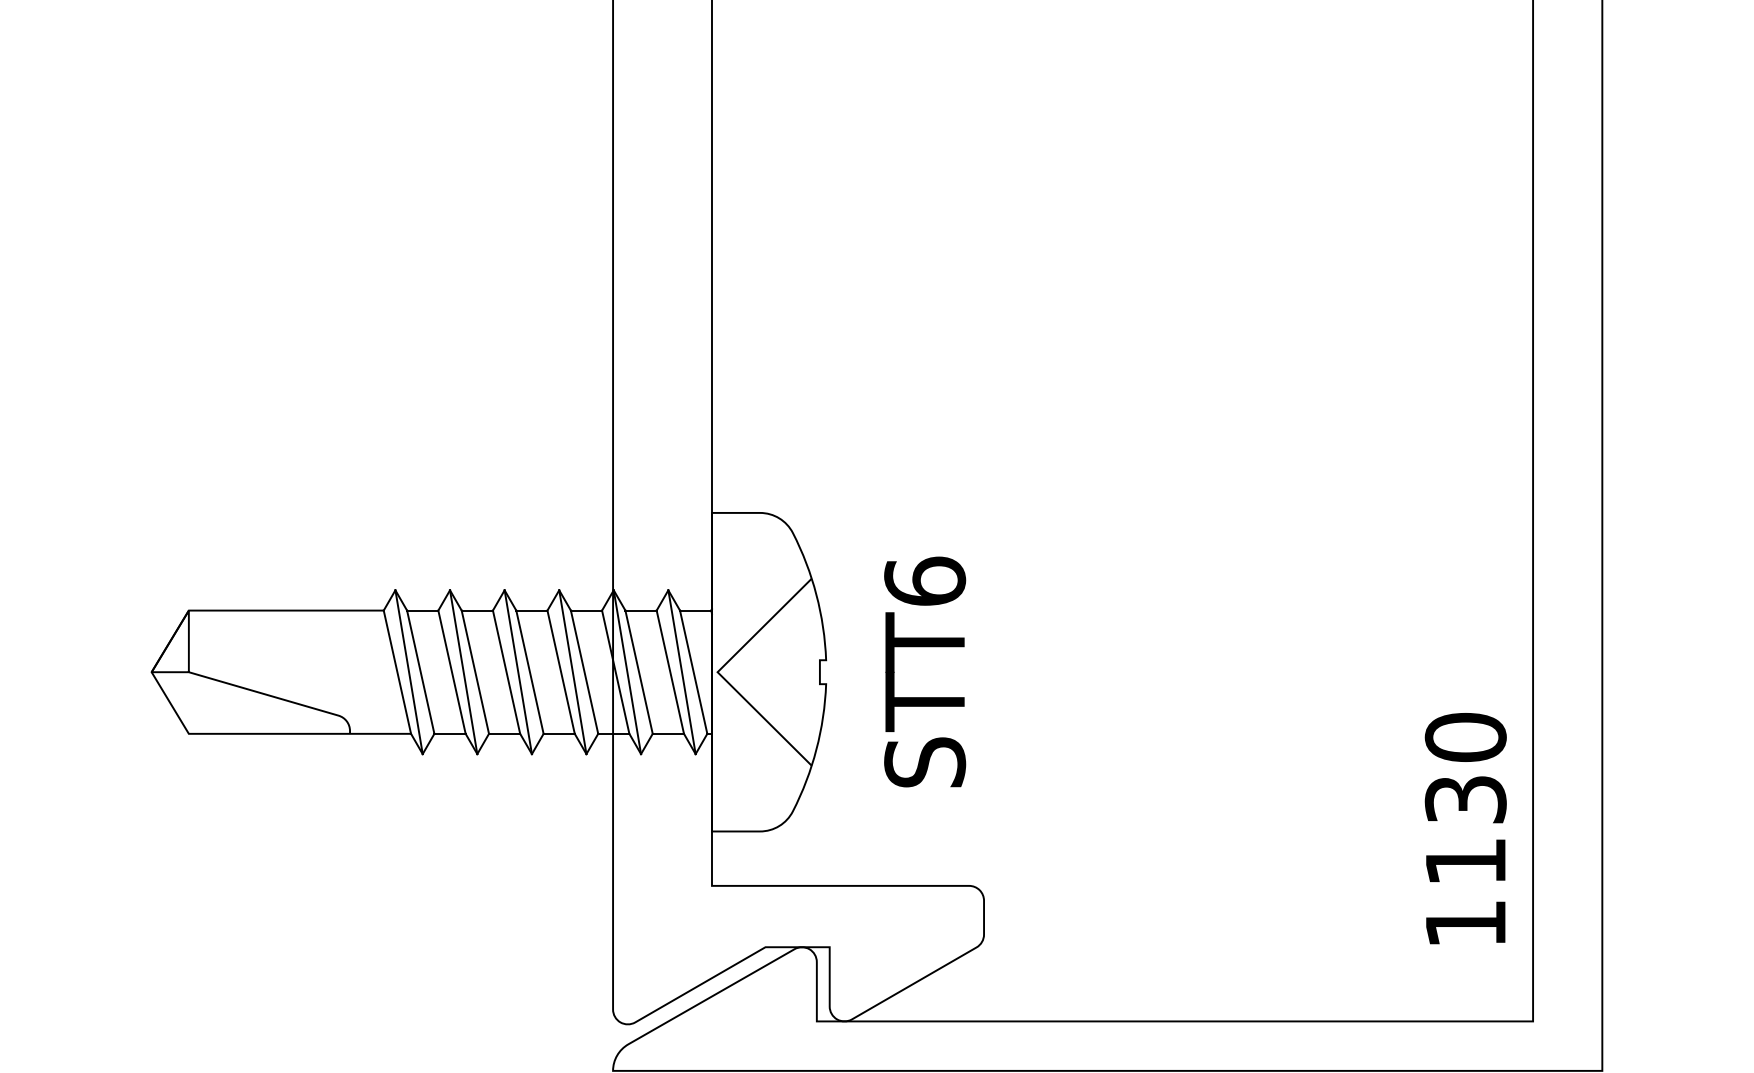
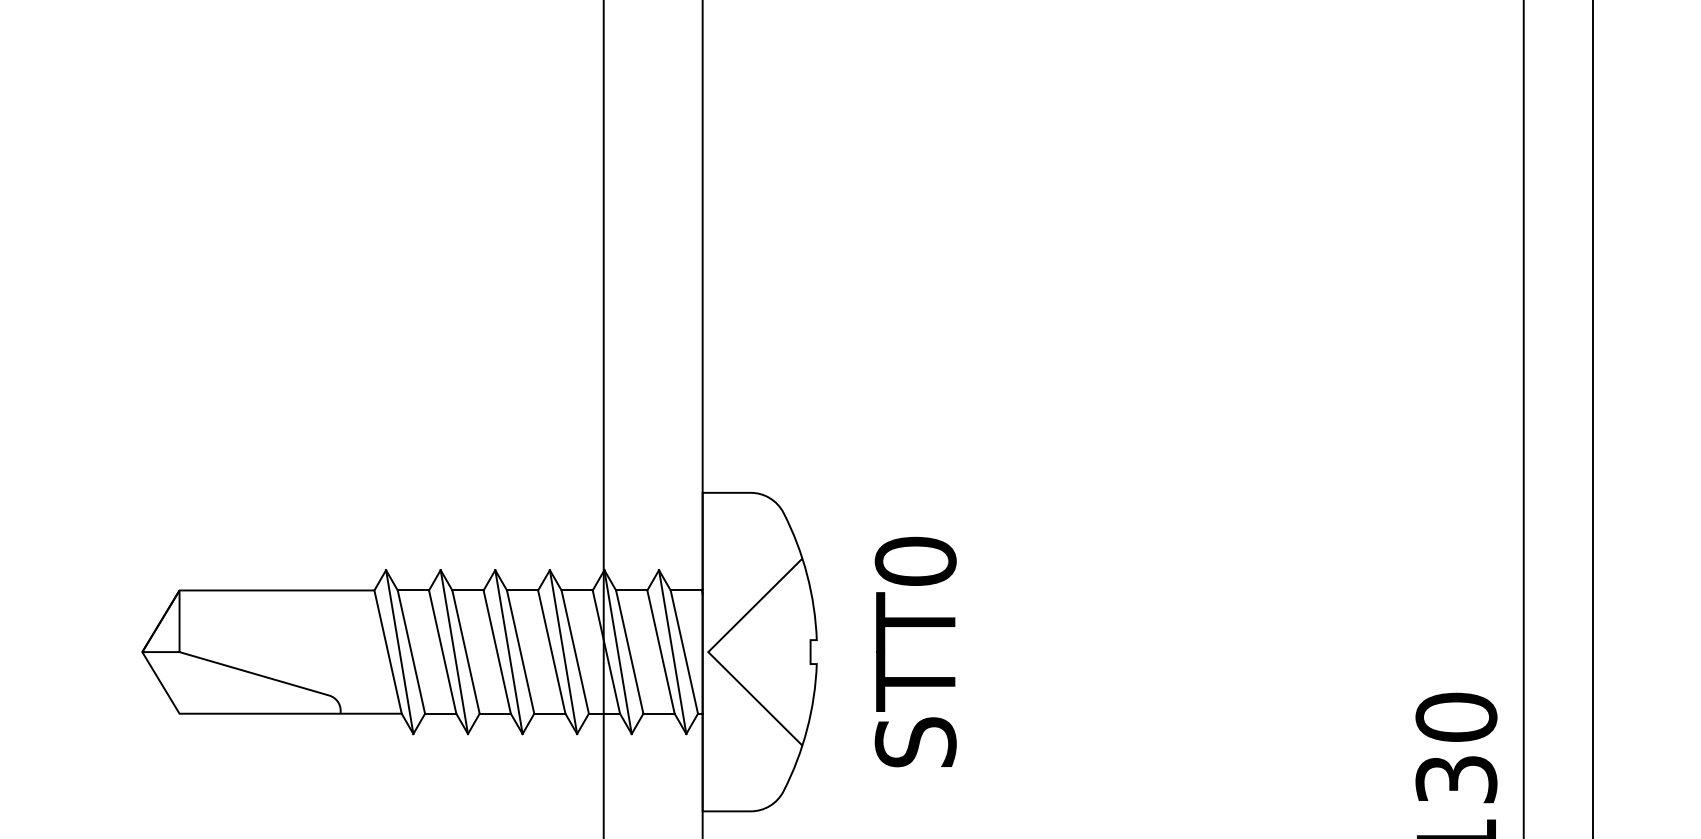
text: (924, 581) -> (915, 561), STT6 -> STT0

